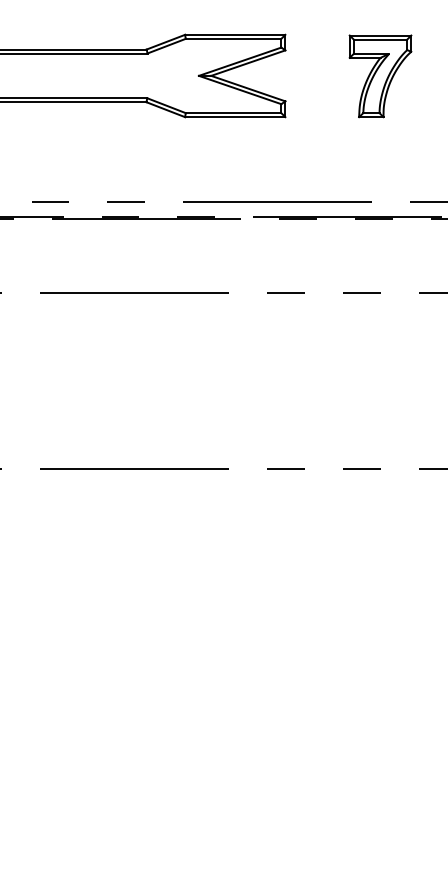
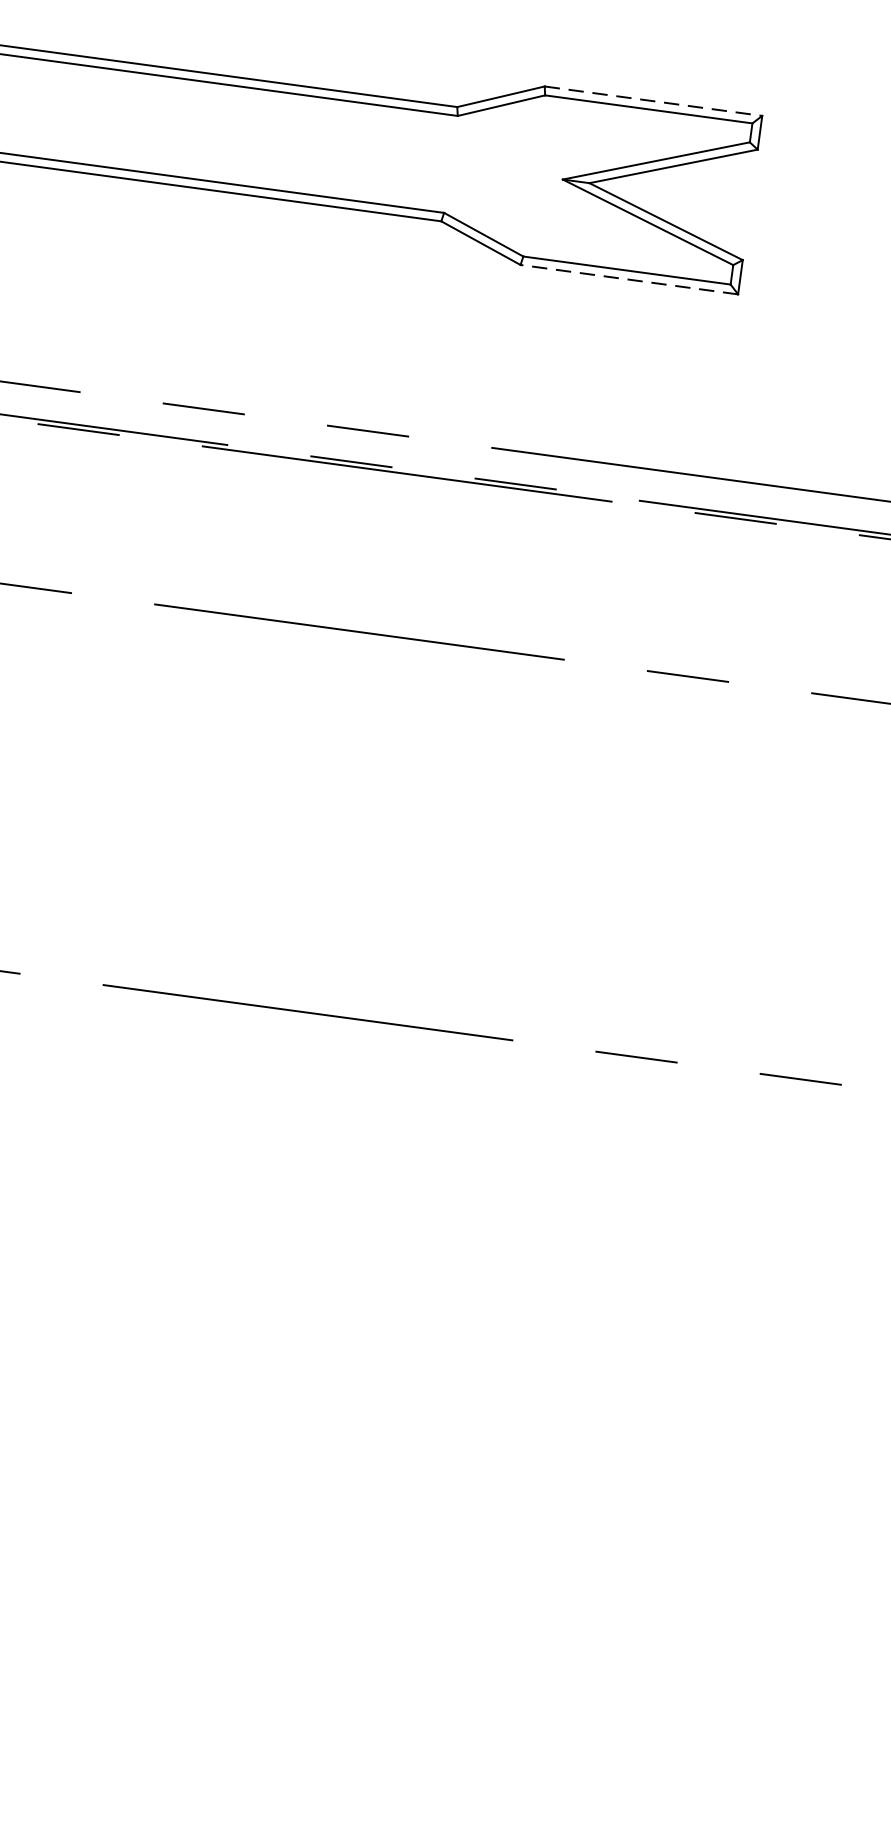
line: (235, 34) -> (654, 100), solid -> dashed
line: (234, 117) -> (627, 280), solid -> dashed

